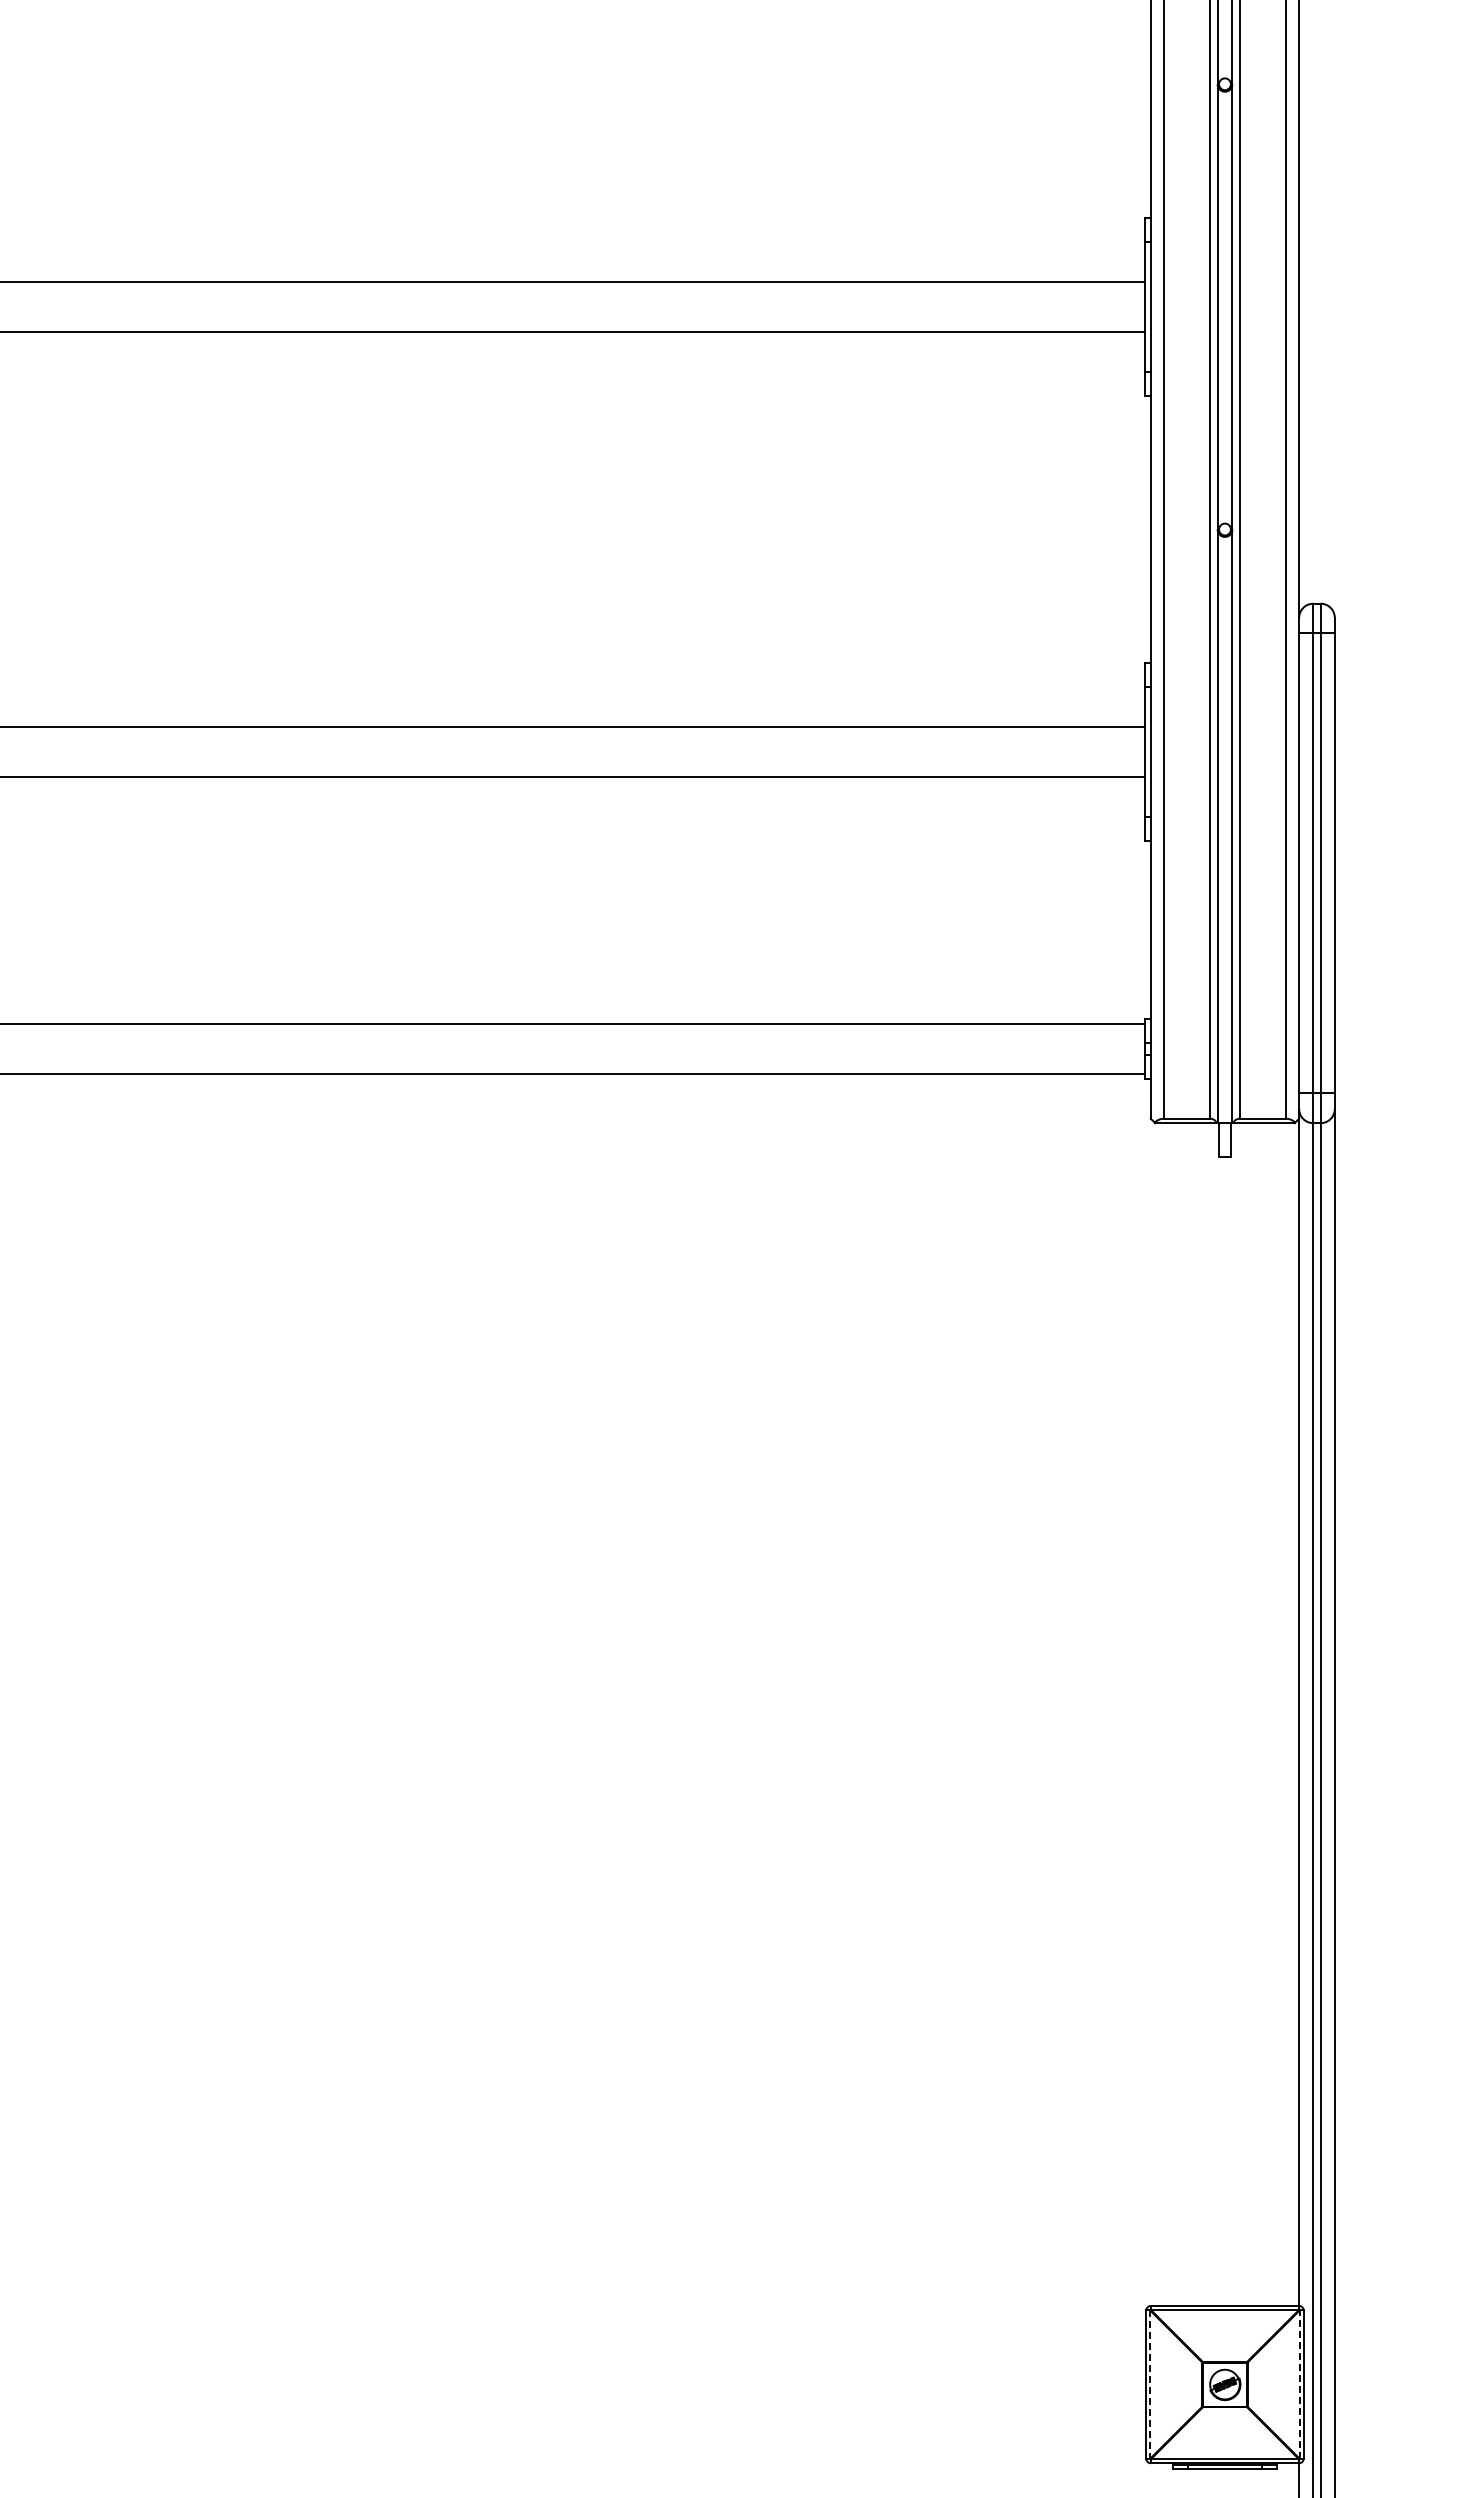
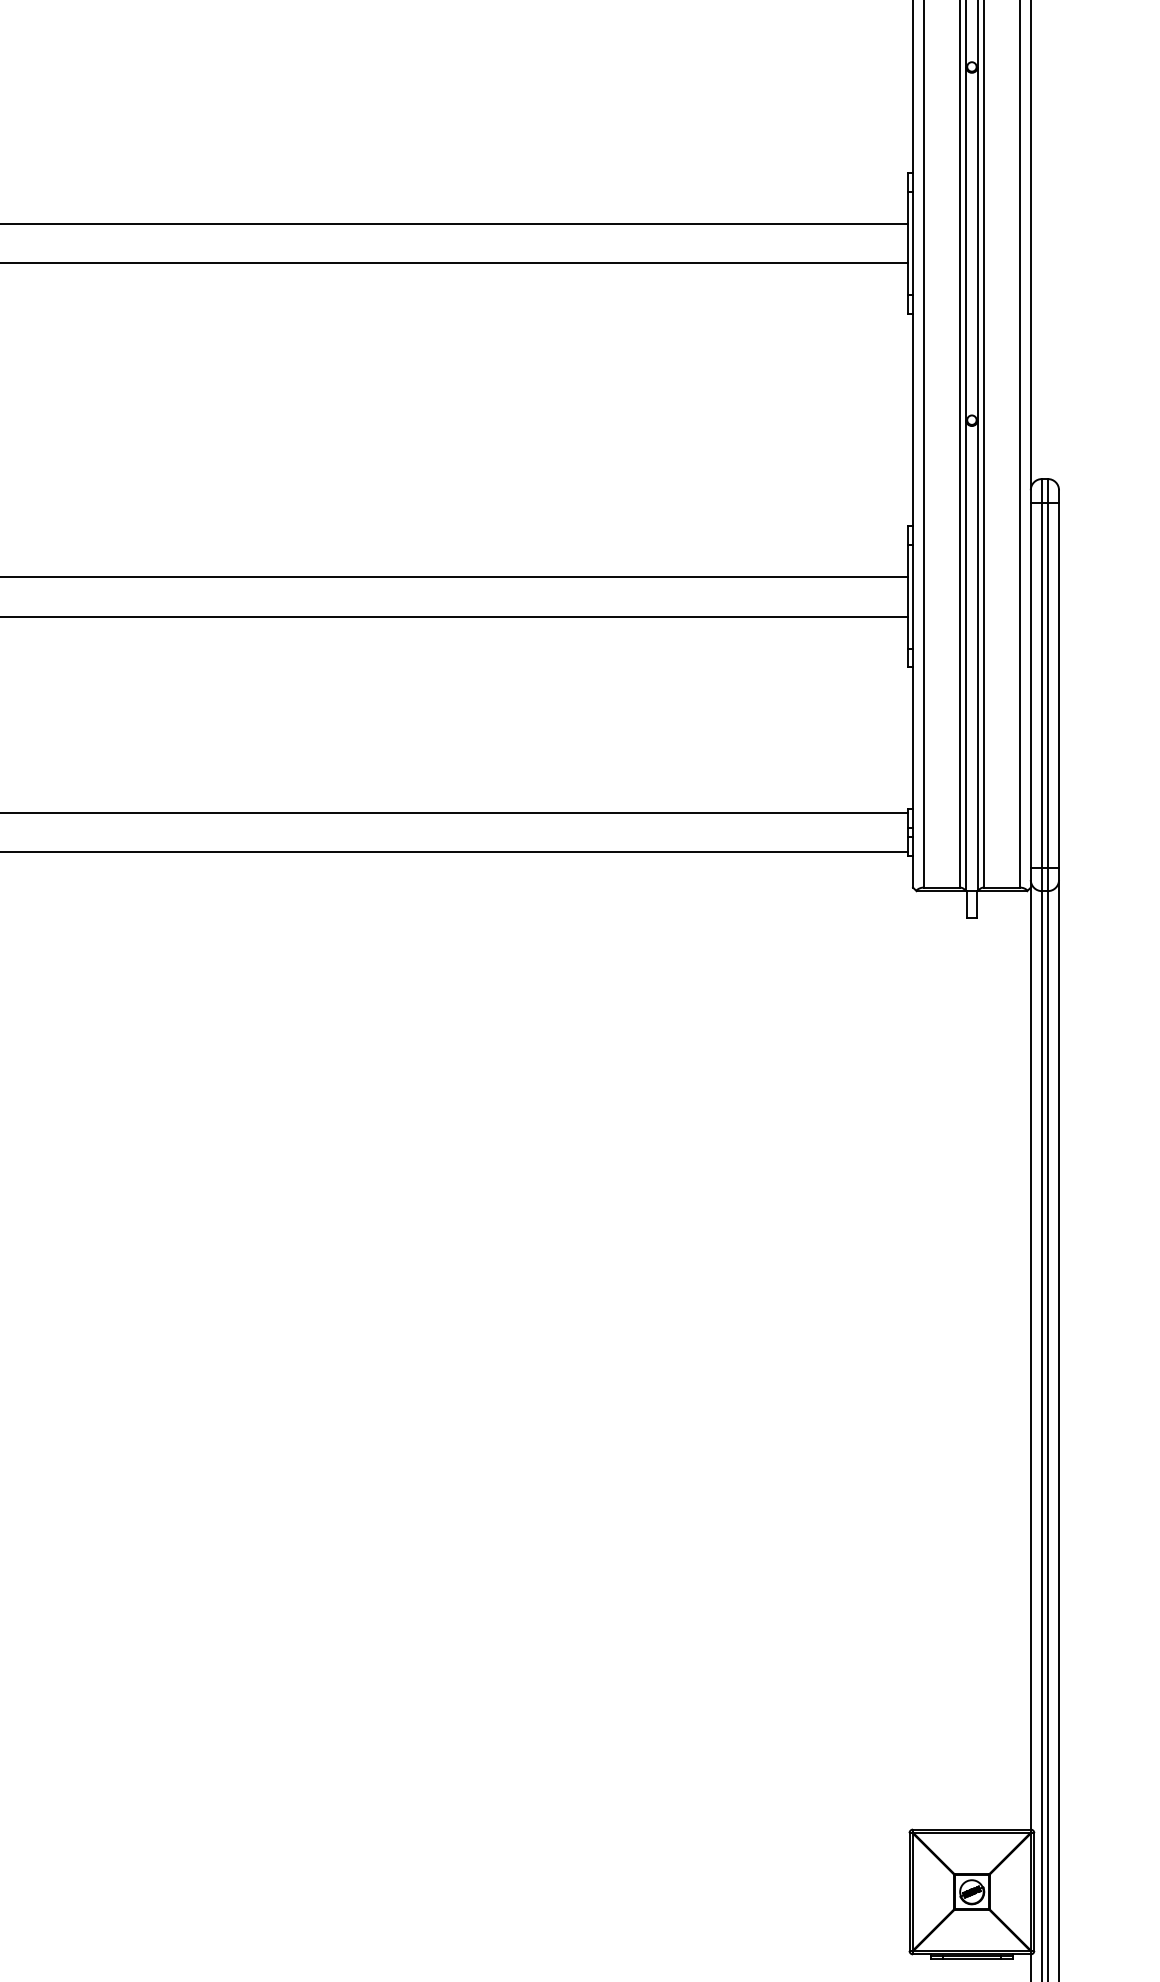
line: (1299, 2384) -> (1031, 1891), dashed -> solid
line: (1150, 2385) -> (912, 1892), dashed -> solid

